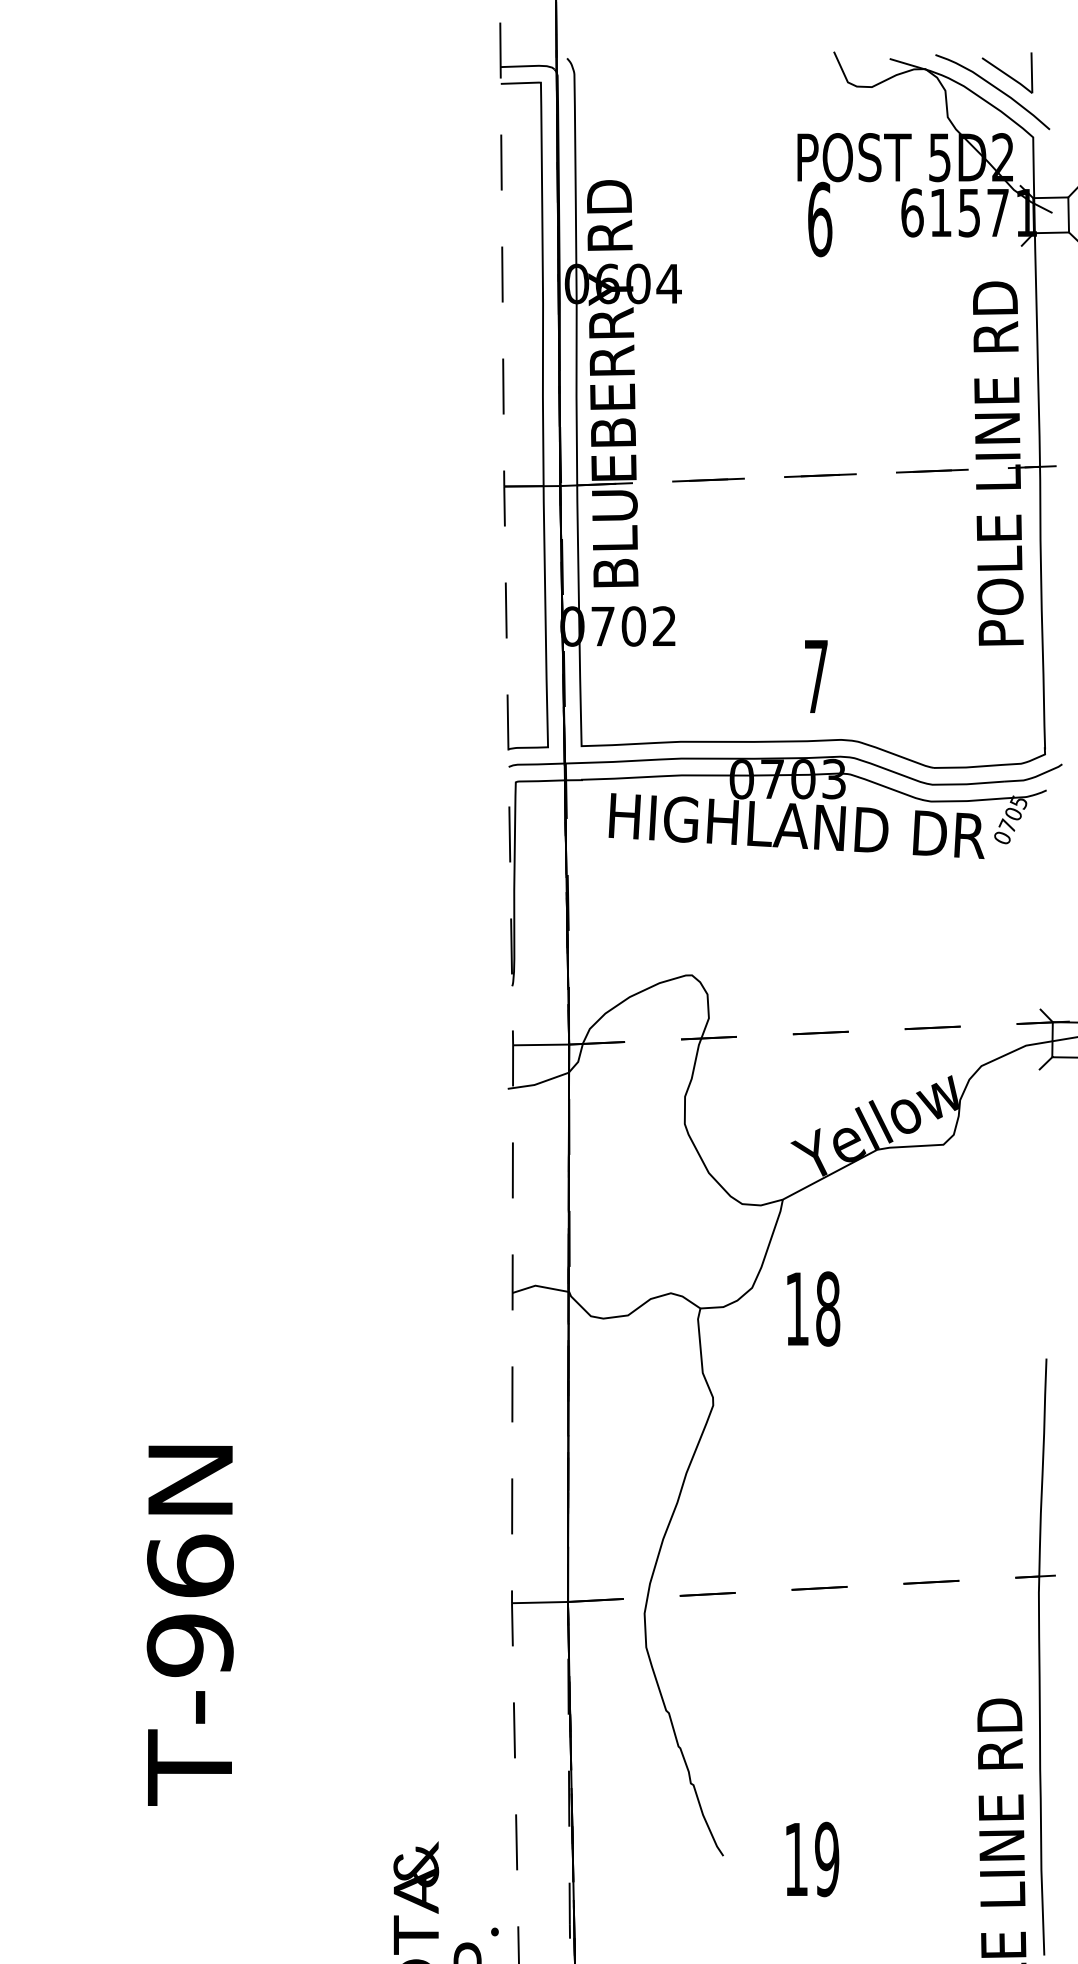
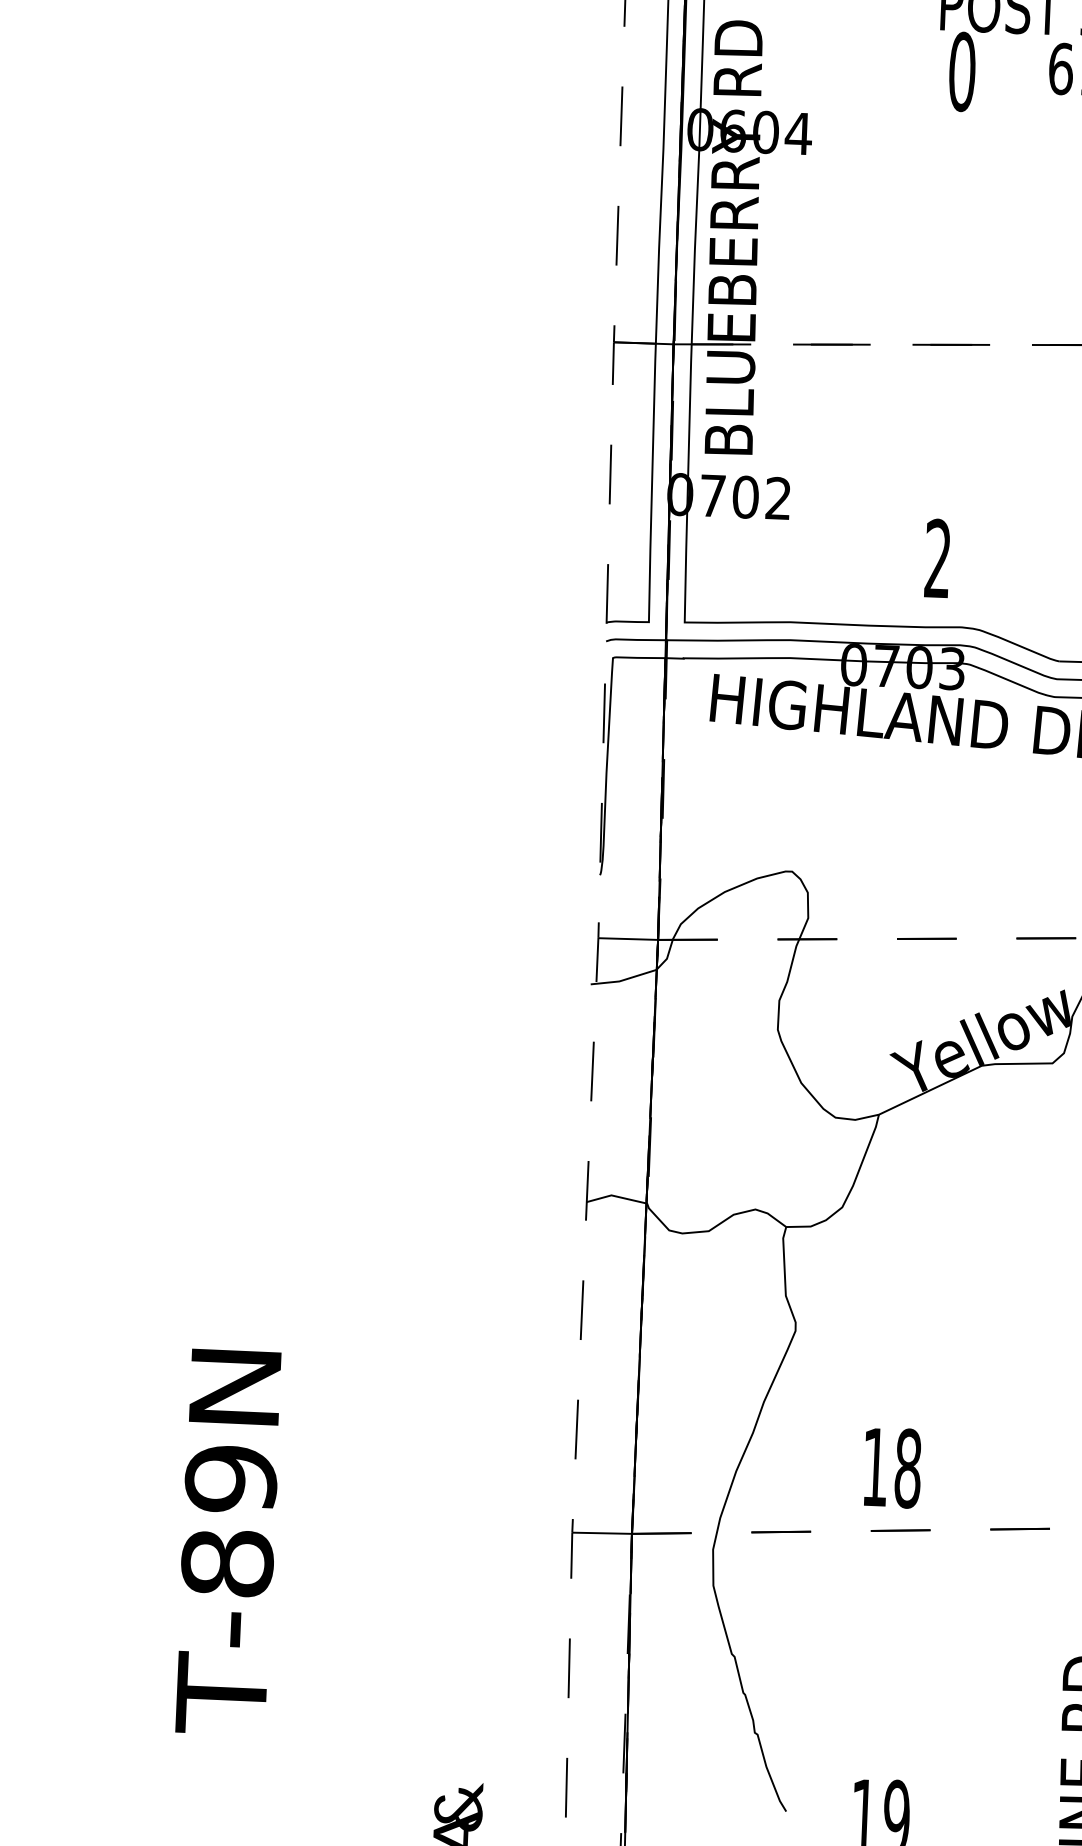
text: (820, 219) -> (962, 71), 6 -> 0
text: (815, 675) -> (937, 557), 7 -> 2
text: (813, 1308) -> (892, 1467), moved
text: (189, 1605) -> (228, 1520), T-96N -> T-89N

